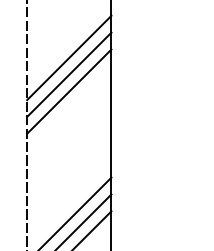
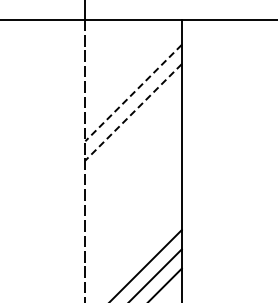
line: (69, 58) -> (133, 93), solid -> dashed
line: (69, 74) -> (133, 112), solid -> dashed
line: (69, 91) -> (133, 131), removed

